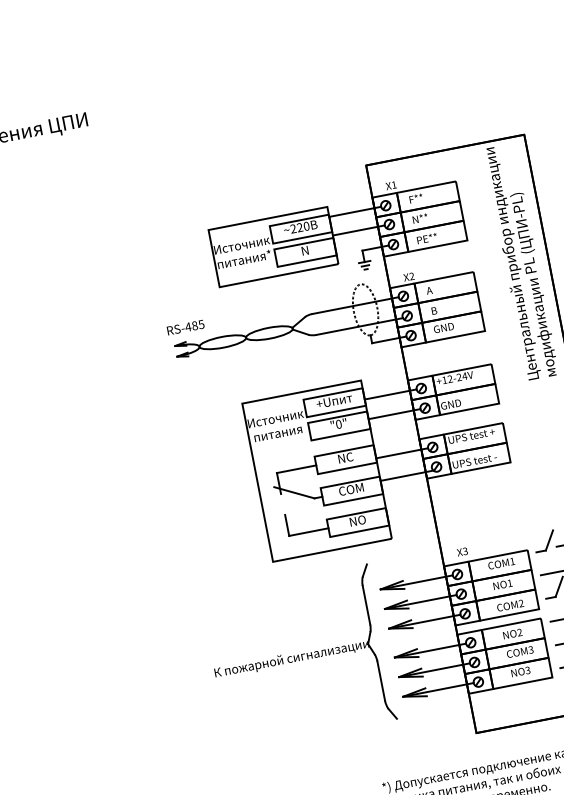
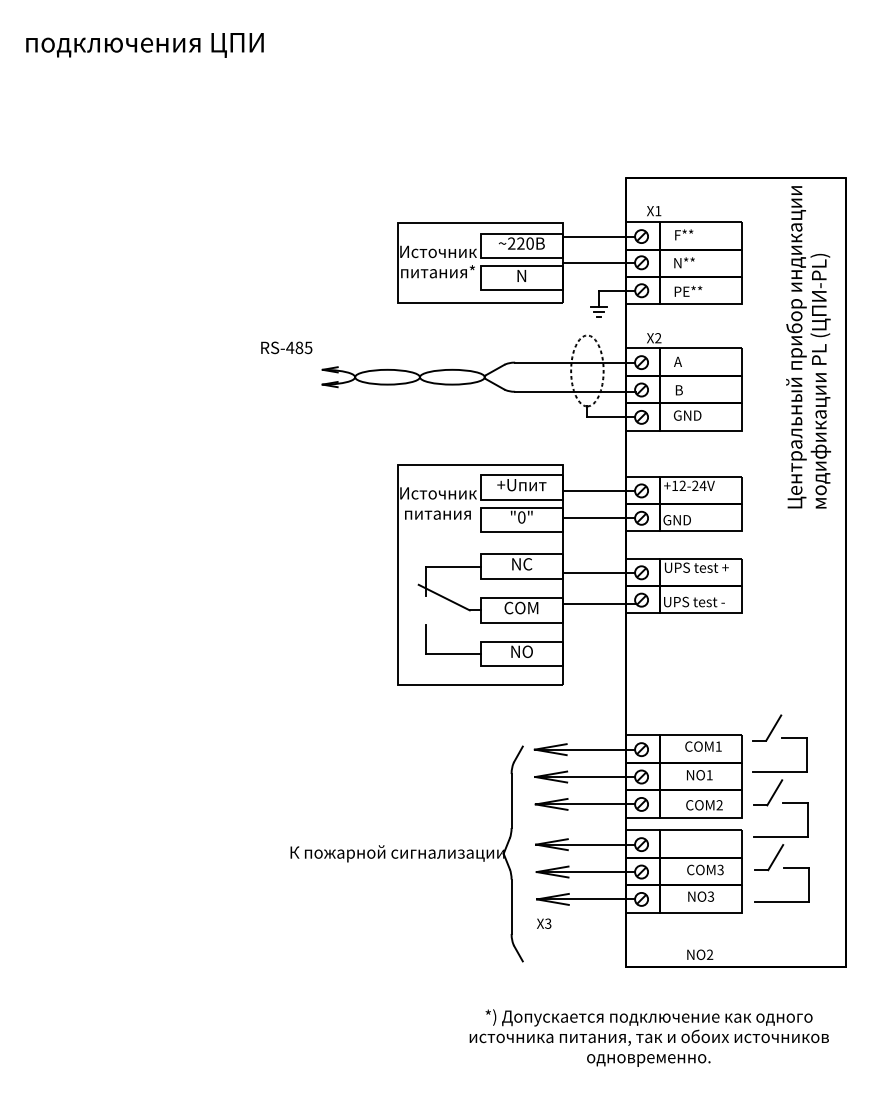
text: (185, 327) -> (286, 347), moved
text: (462, 551) -> (544, 923), moved
text: (512, 633) -> (700, 954), moved
part: (298, 657) -> (406, 853), moved

